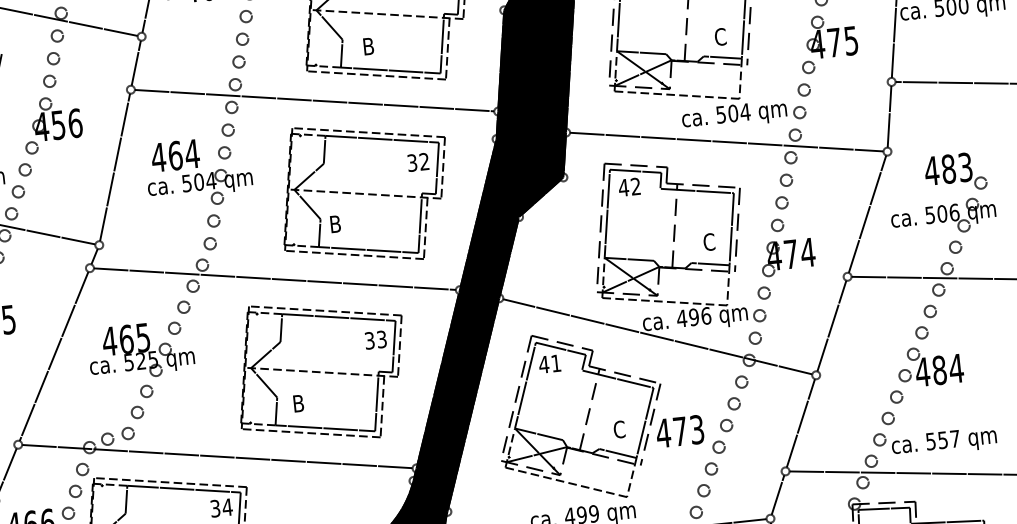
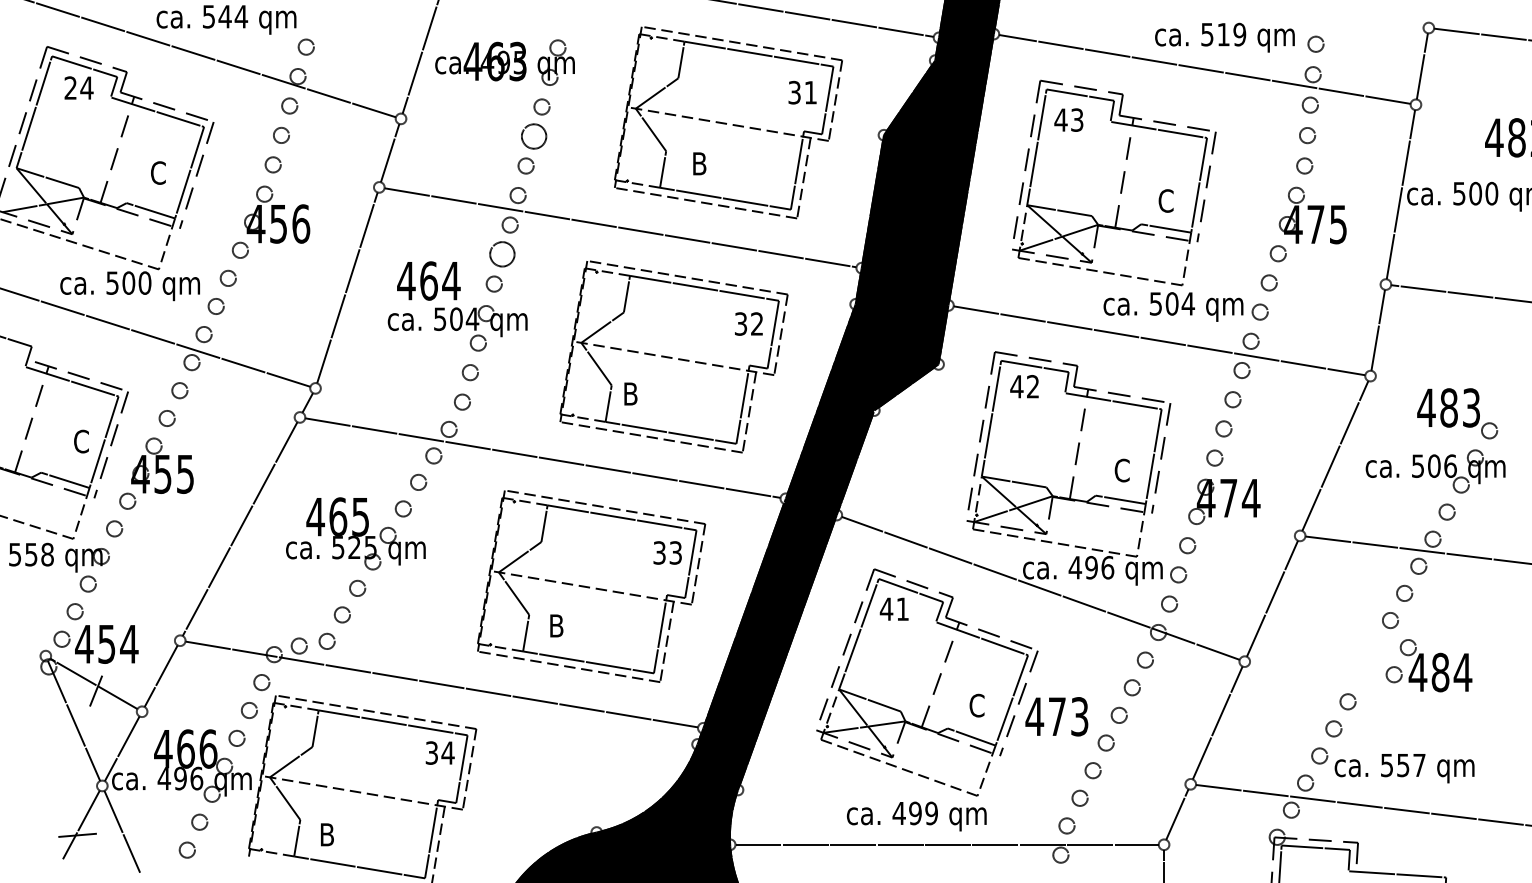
part: (242, 39) -> (533, 136), size x1.6
part: (227, 130) -> (501, 254), size x1.6
part: (930, 366) -> (1428, 665), moved

